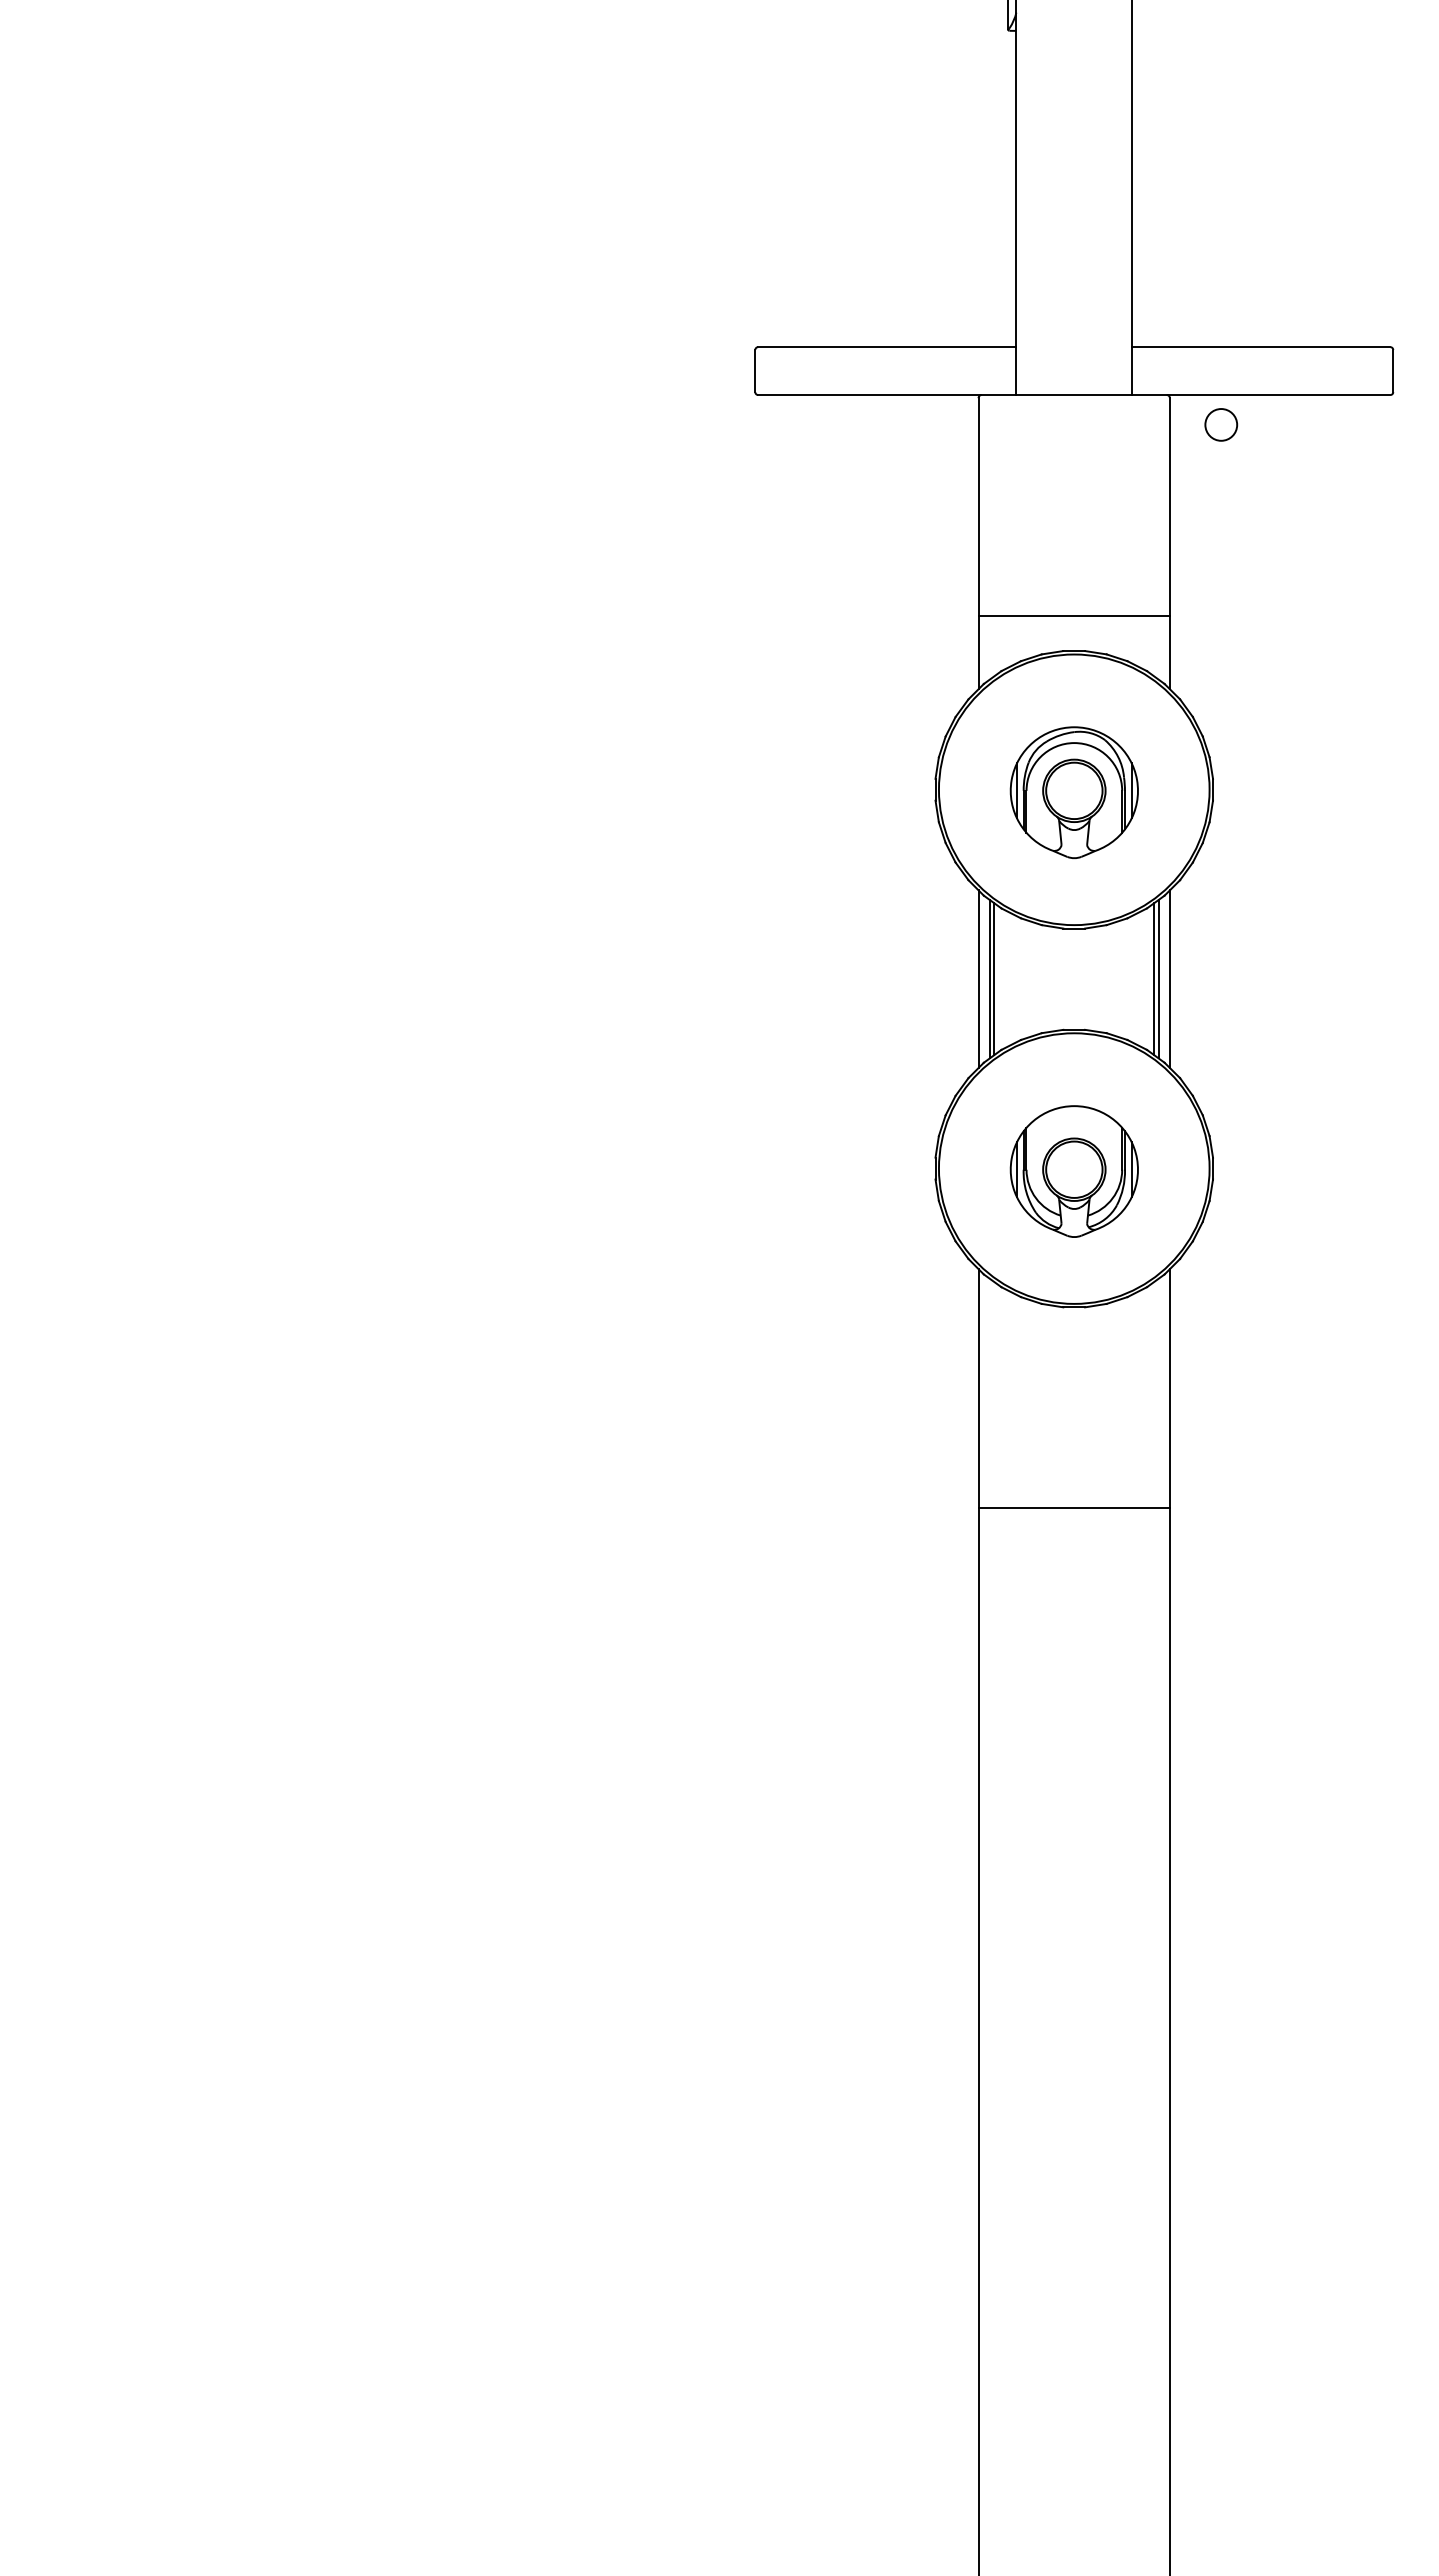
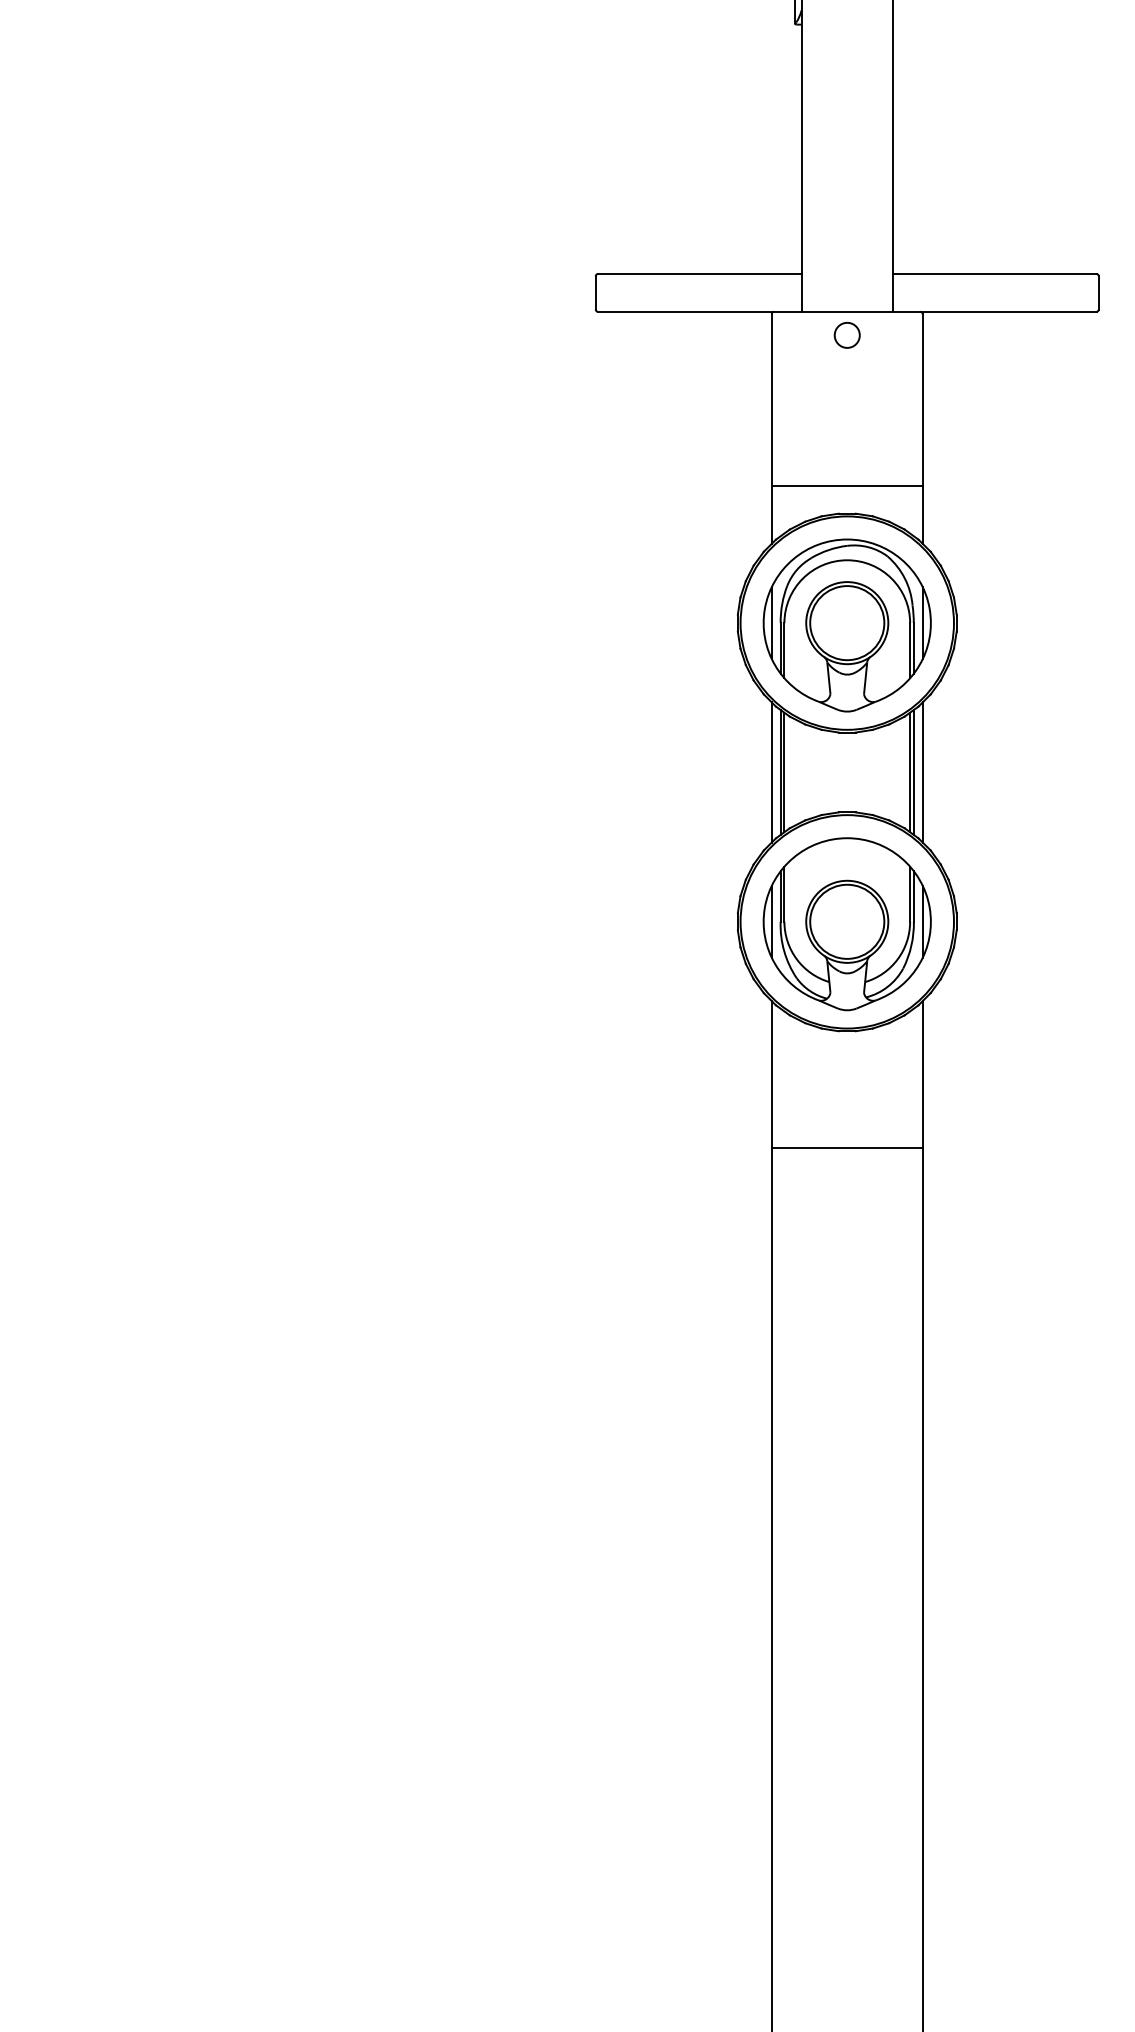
circle: (1221, 424) -> (847, 335), moved
part: (1074, 792) -> (847, 625), size x1.67
part: (1074, 1171) -> (847, 924), size x1.67
line: (1073, 1508) -> (846, 1148), moved

